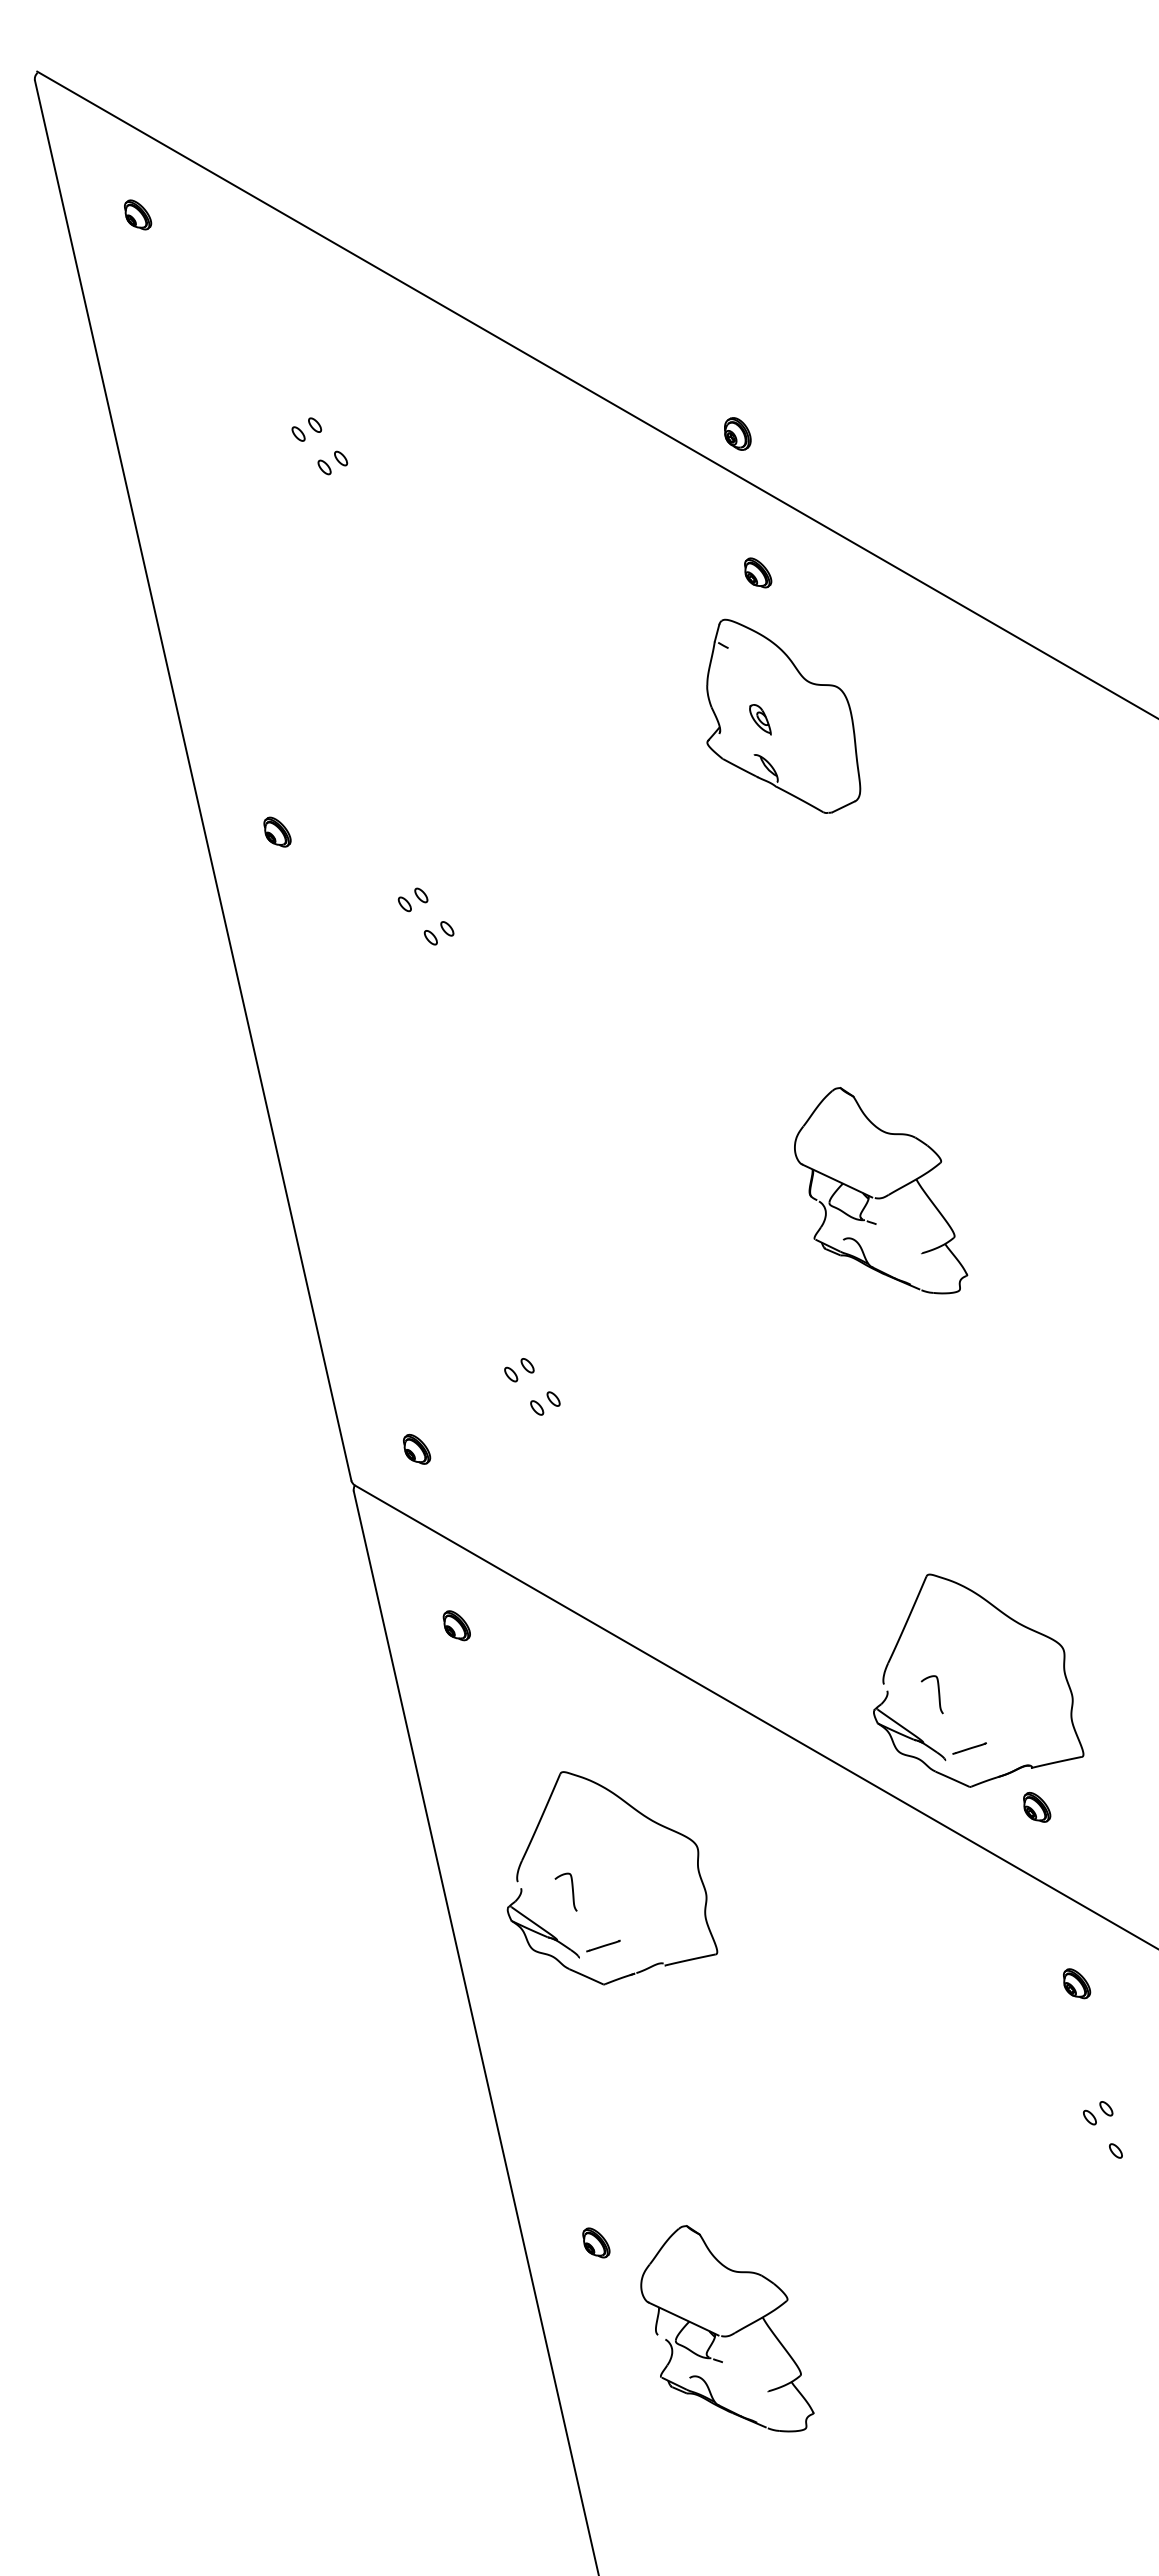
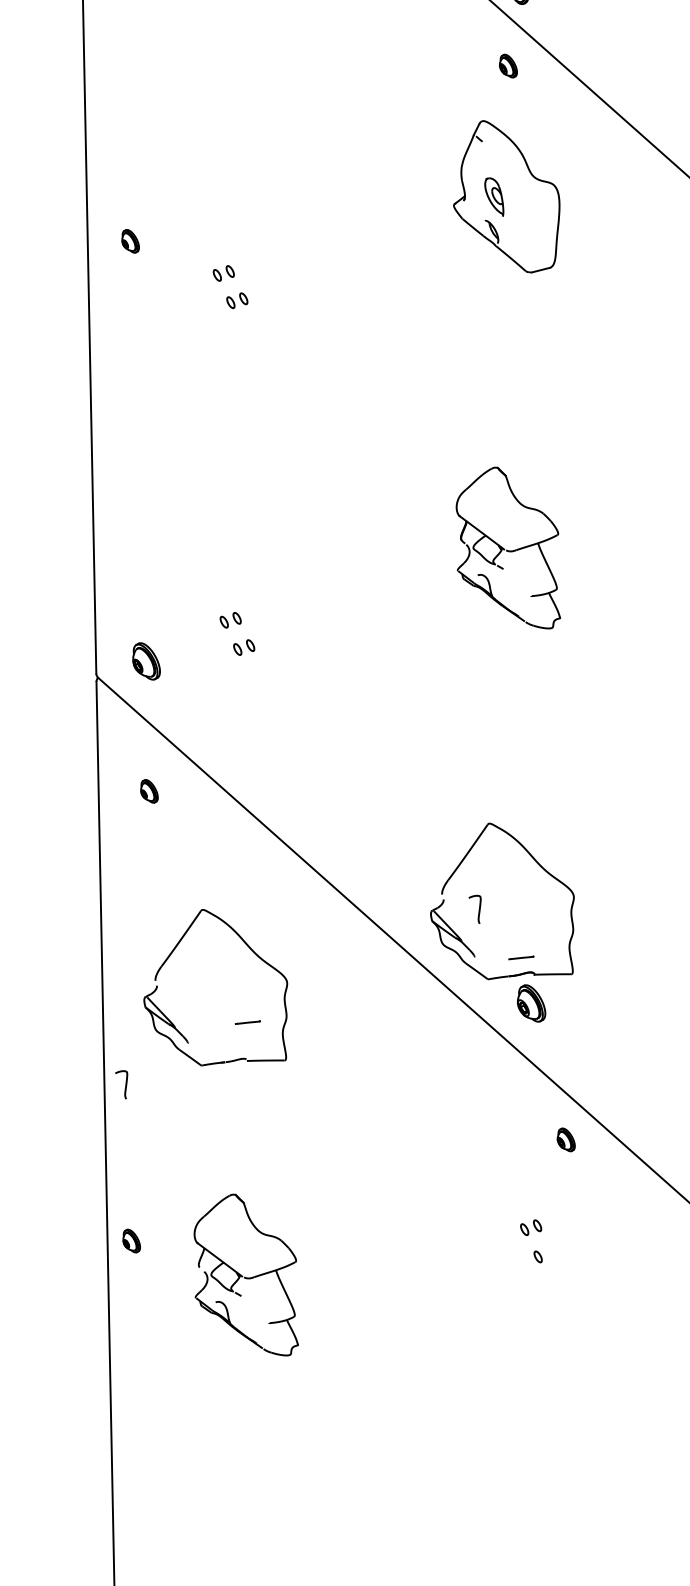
part: (758, 572) -> (509, 65), moved
part: (760, 719) -> (494, 196), size x1.6
part: (277, 831) -> (130, 240), moved
part: (417, 1448) -> (147, 660), size x1.6
line: (969, 1748) -> (521, 957), moved
part: (1037, 1806) -> (532, 1002), size x1.6
curve: (571, 1888) -> (125, 1082), moved
line: (603, 1945) -> (248, 1022), moved
part: (1077, 1983) -> (567, 1139), moved
part: (596, 2242) -> (132, 1240), moved
part: (729, 2334) -> (250, 1277), moved

